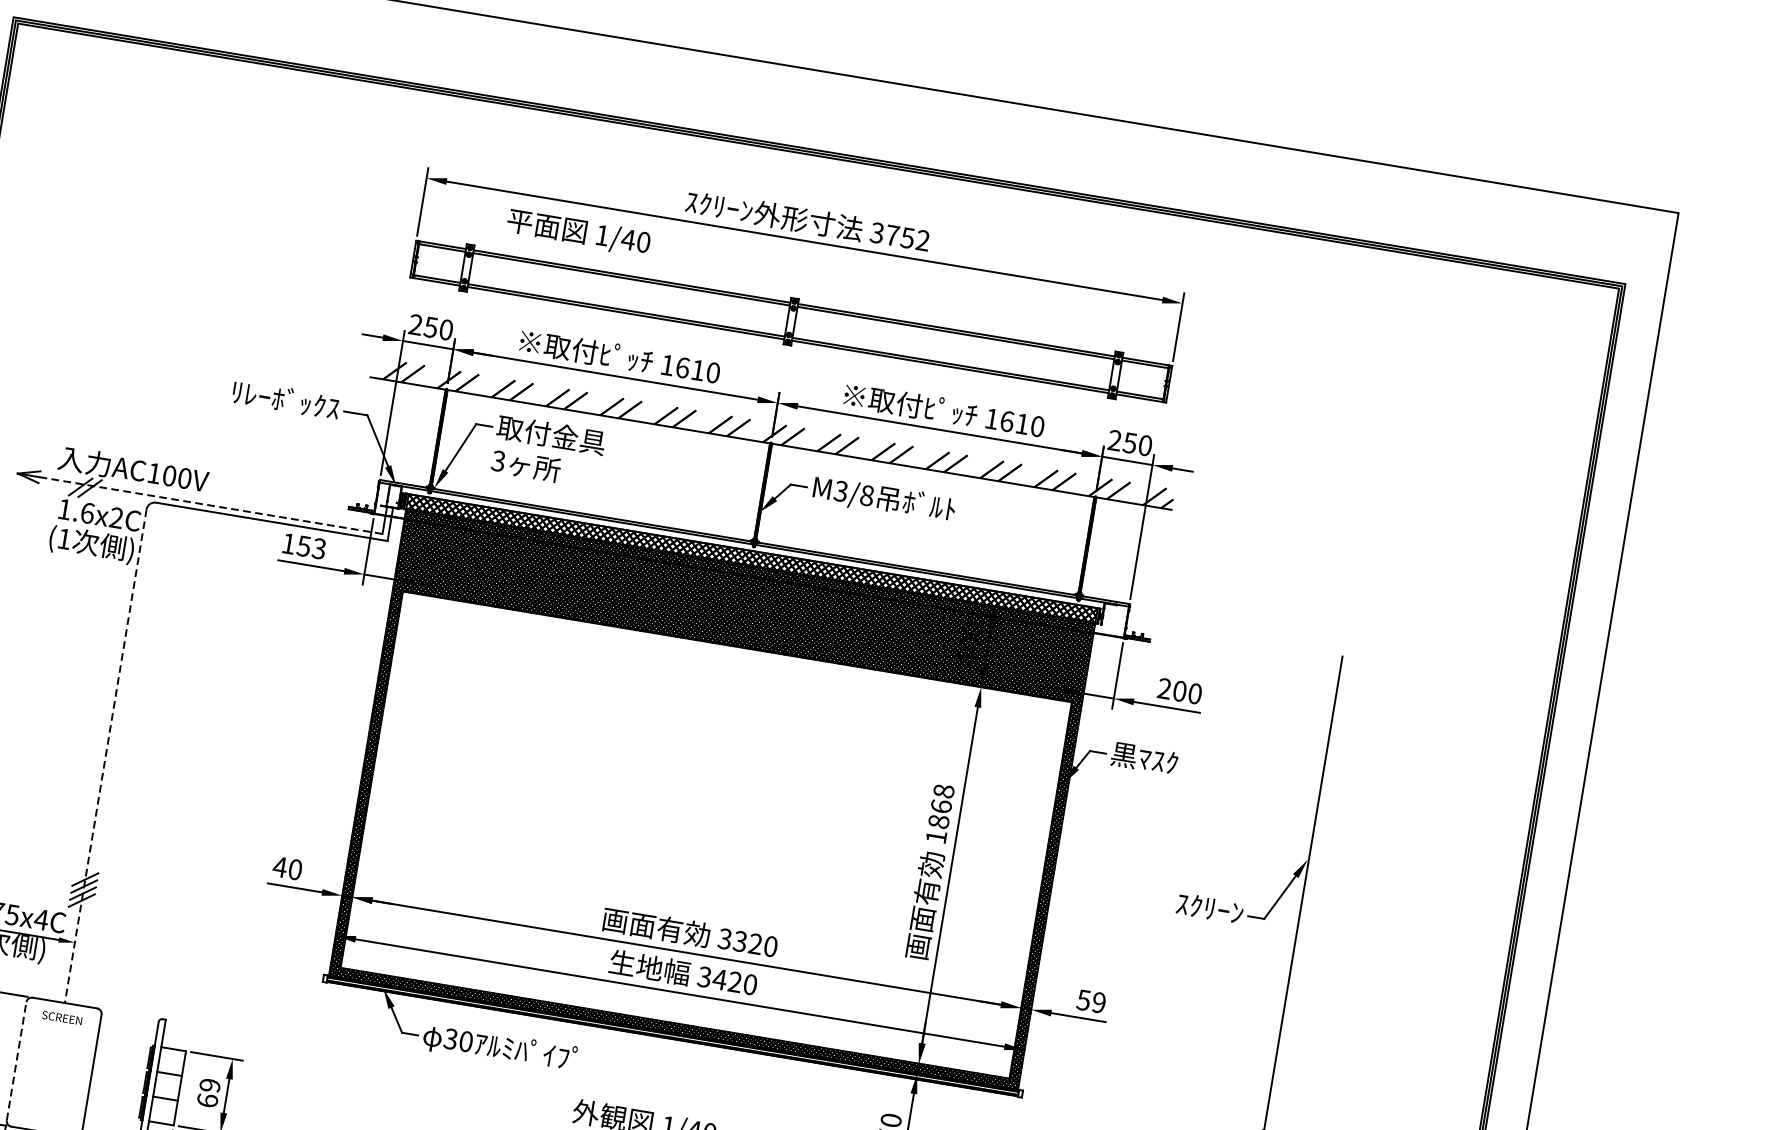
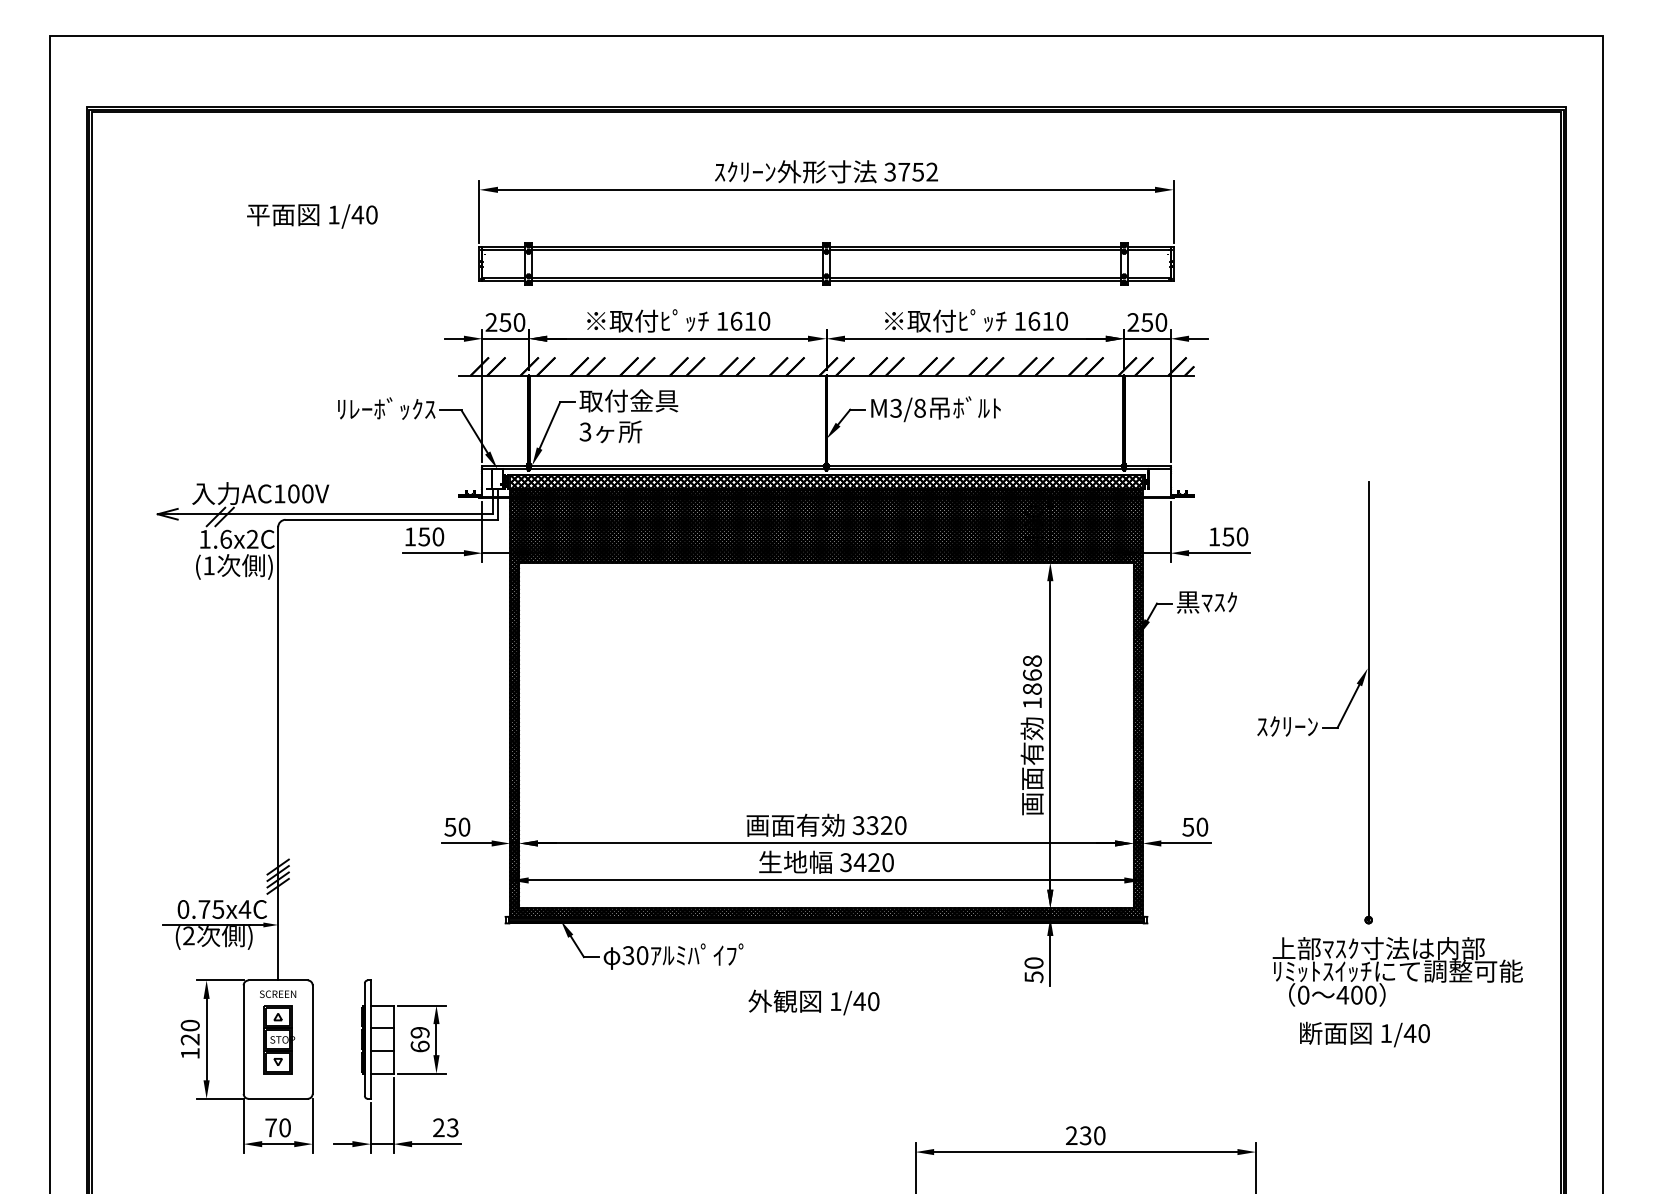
text: (578, 233) -> (312, 216), moved
line: (210, 505) -> (334, 514), dashed -> solid
text: (319, 548) -> (438, 536), 153 -> 150
text: (1172, 689) -> (1221, 536), 200 -> 150
line: (106, 755) -> (278, 753), dashed -> solid
text: (280, 867) -> (450, 827), 40 -> 50
text: (1099, 1002) -> (1202, 826), 59 -> 50
line: (16, 1061) -> (243, 1039), dashed -> solid
part: (55, 1067) -> (279, 1039), added

